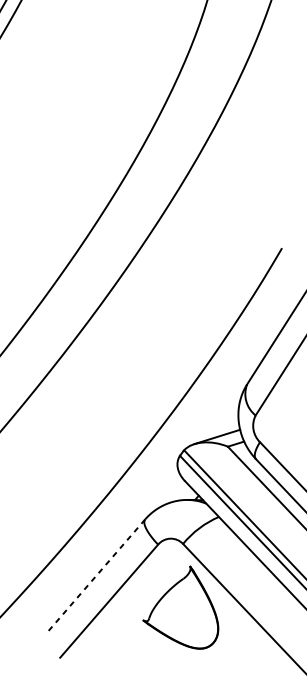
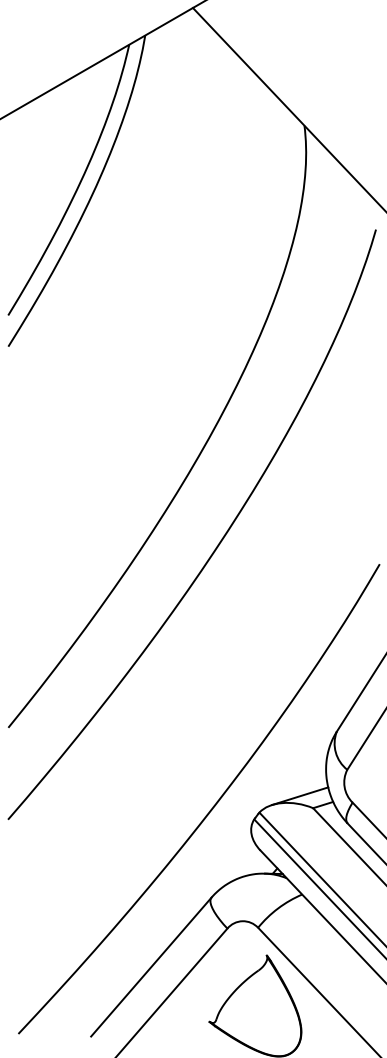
line: (96, 576) -> (151, 967), dashed -> solid

